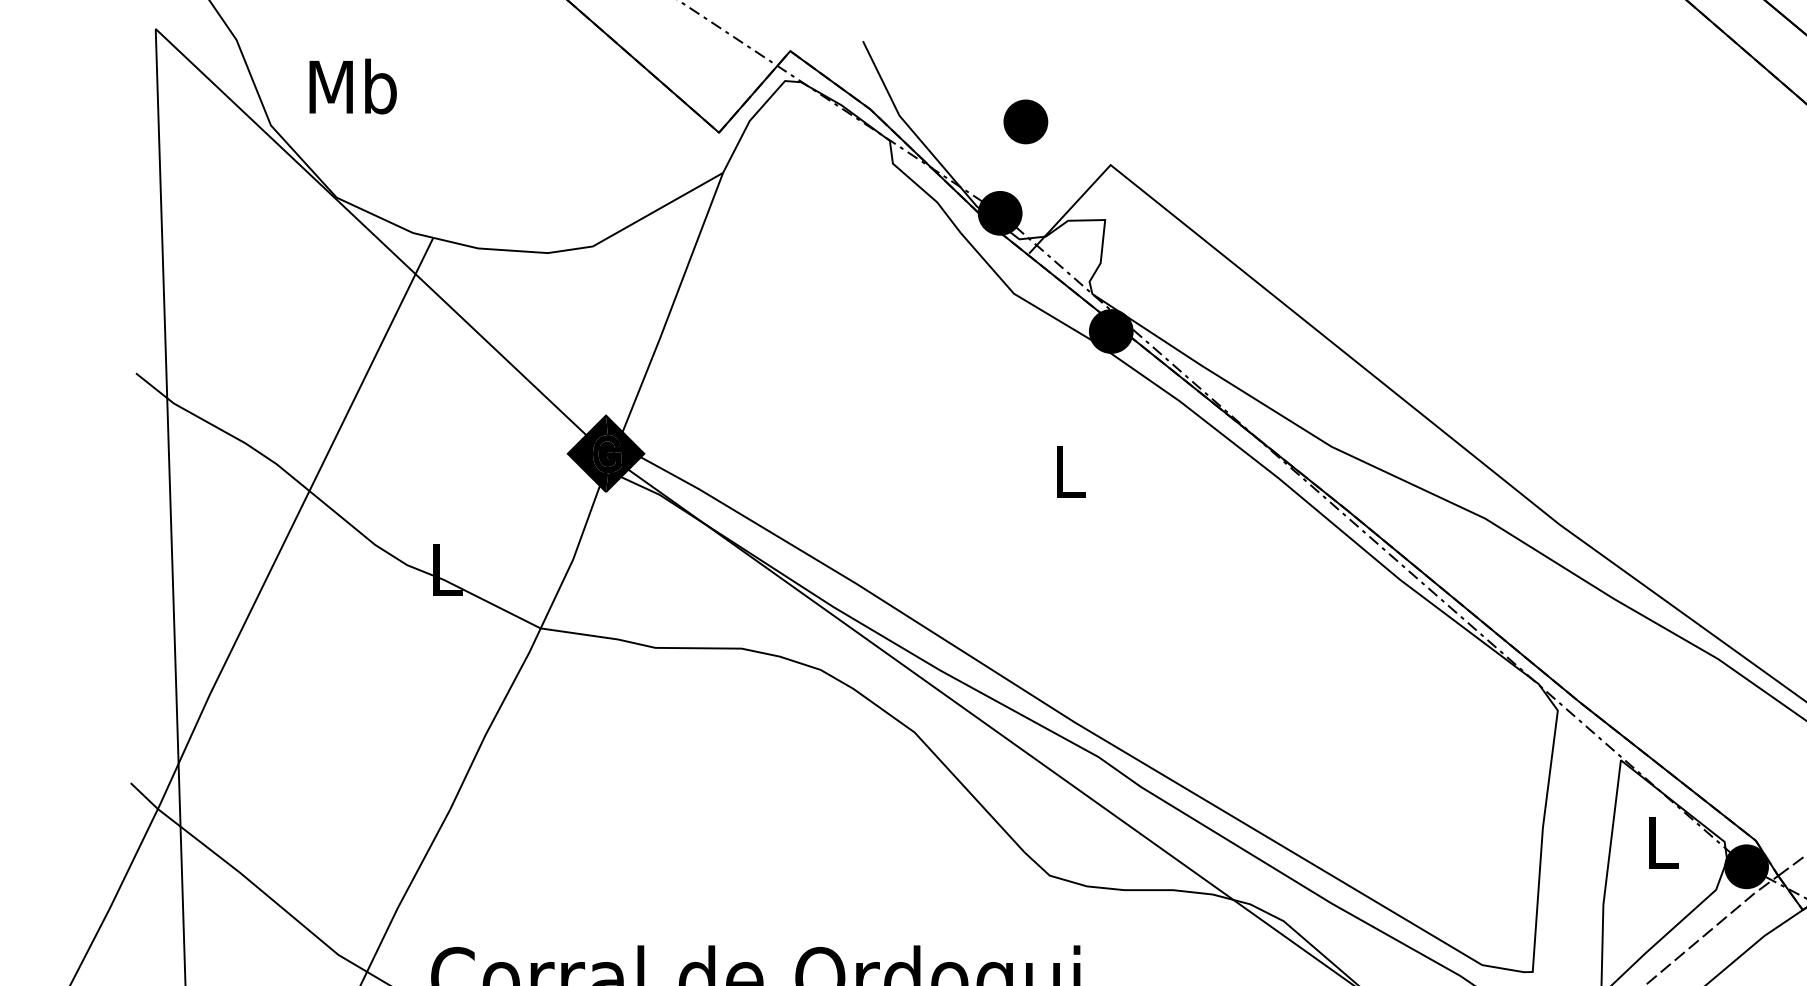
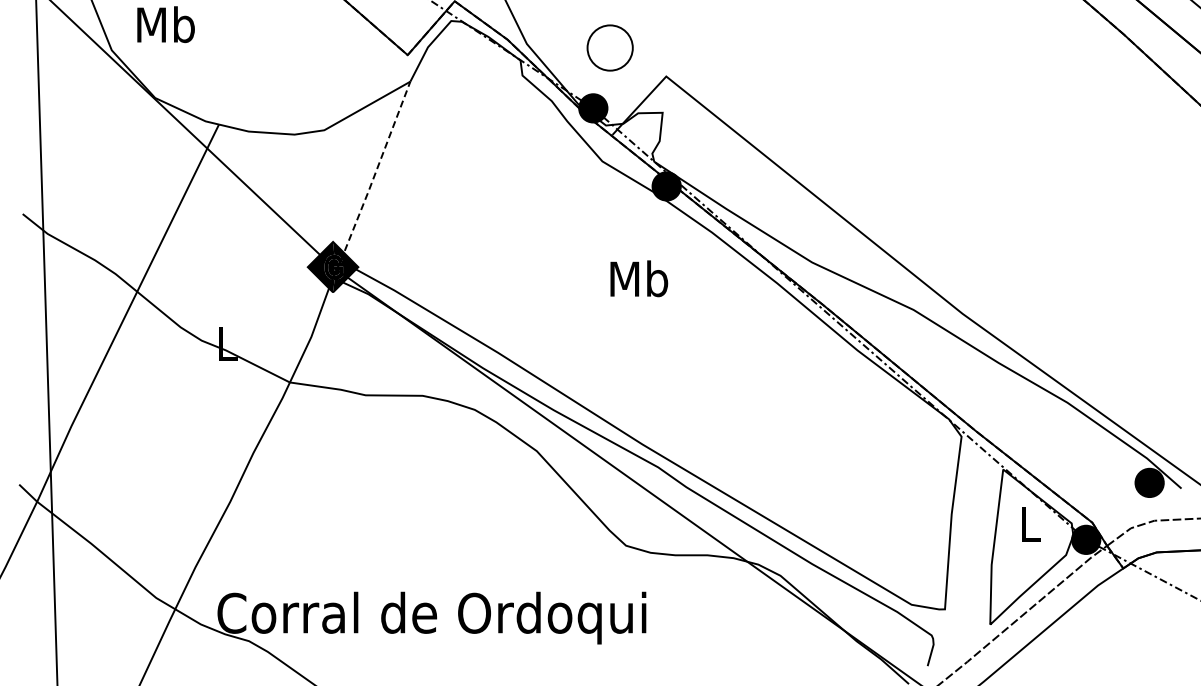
part: (1026, 121) -> (610, 47), size x1.6
line: (671, 308) -> (376, 171), solid -> dashed
text: (1070, 470) -> (639, 278), L -> Mb

